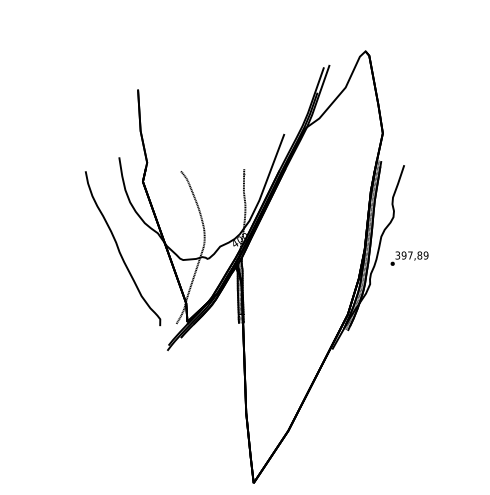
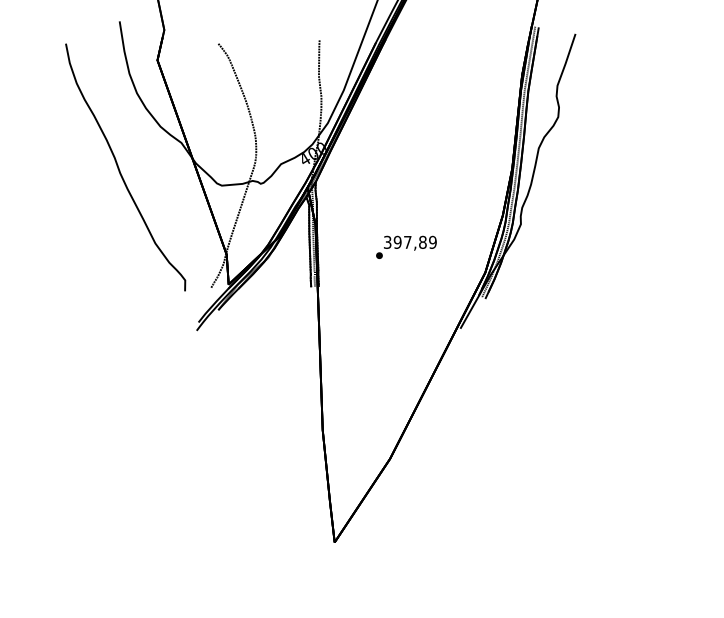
text: (409, 258) -> (406, 247), moved

